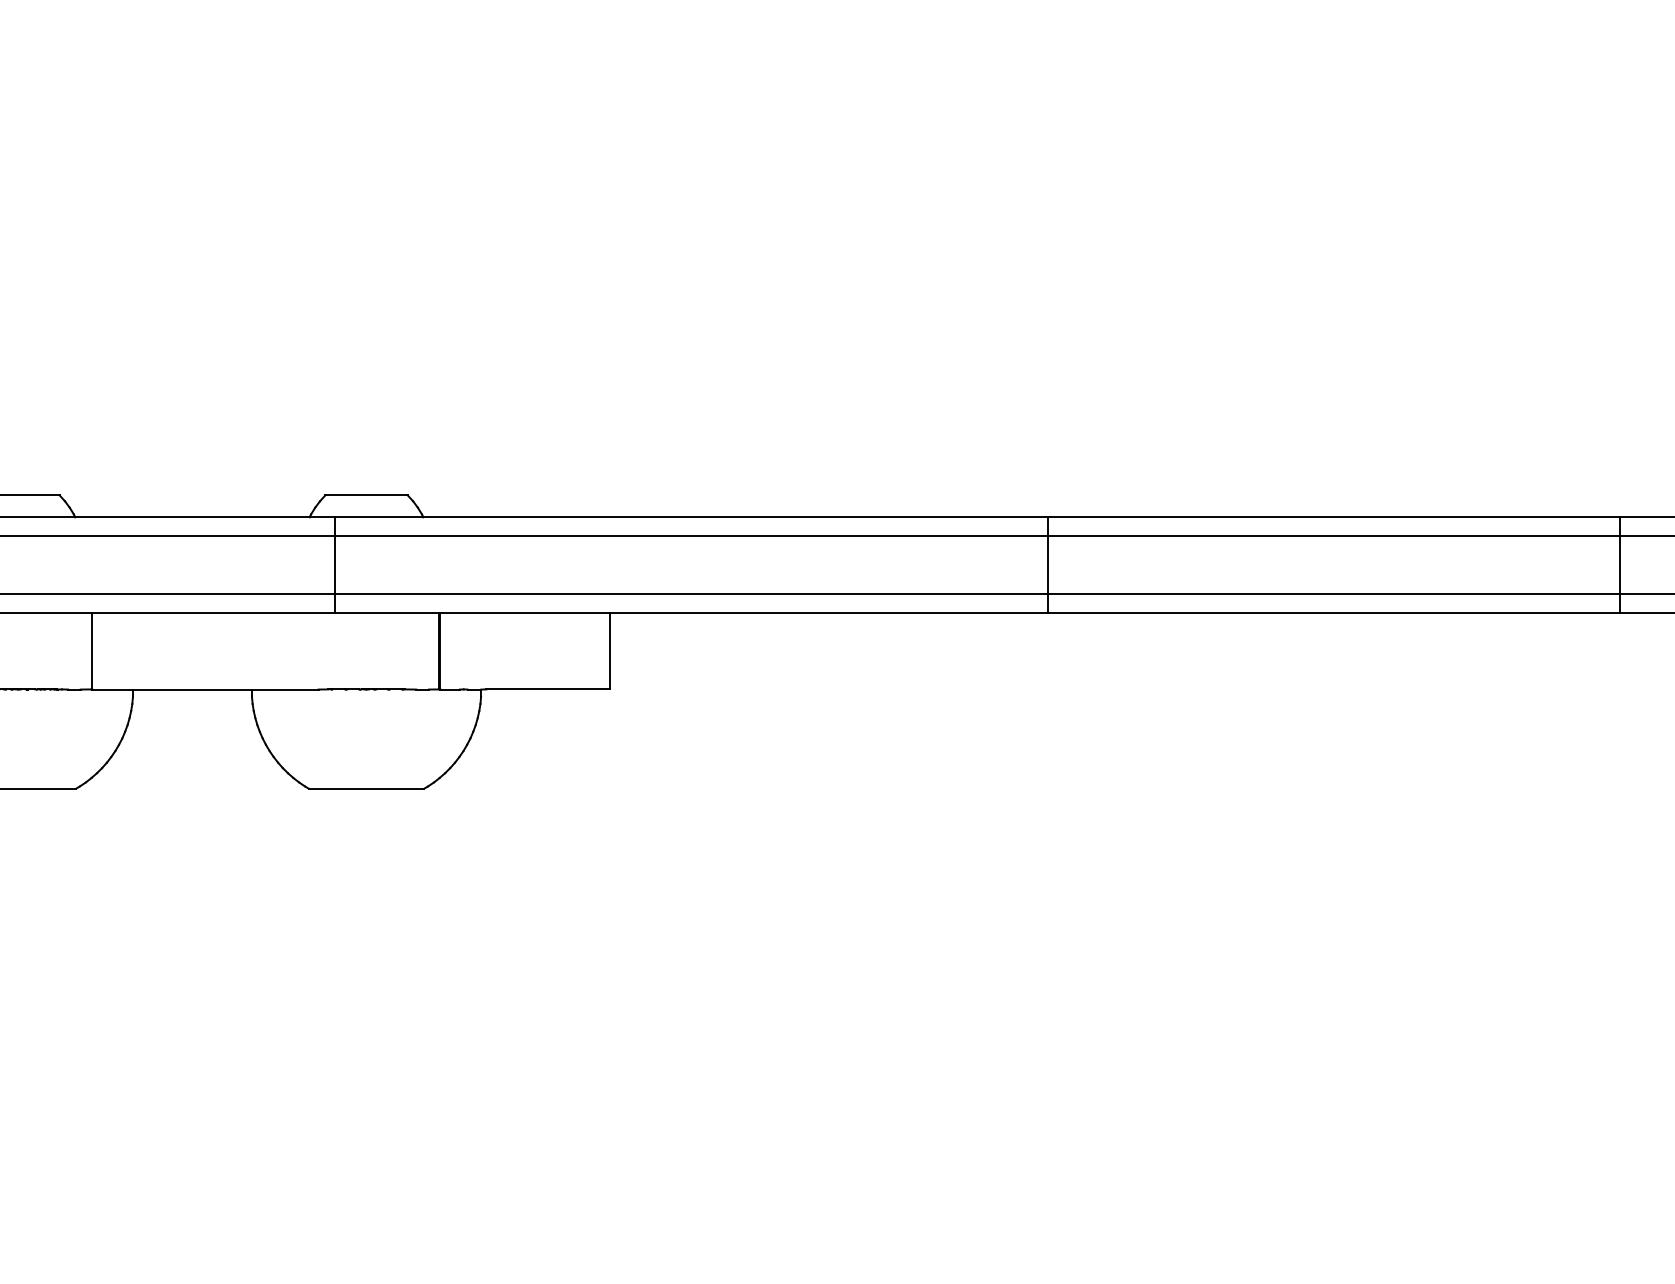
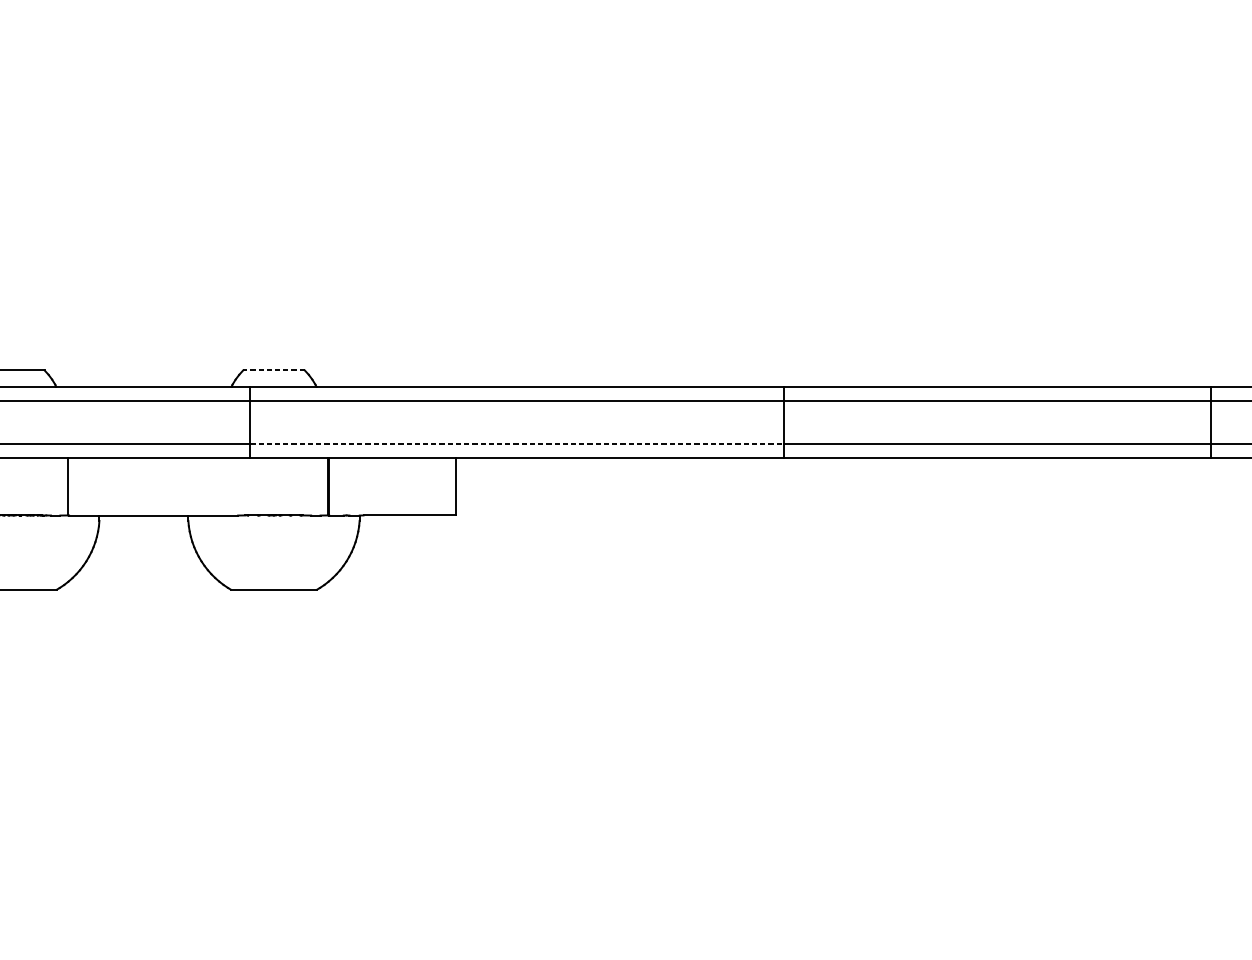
line: (366, 495) -> (273, 370), solid -> dashed
line: (691, 593) -> (516, 443), solid -> dashed

